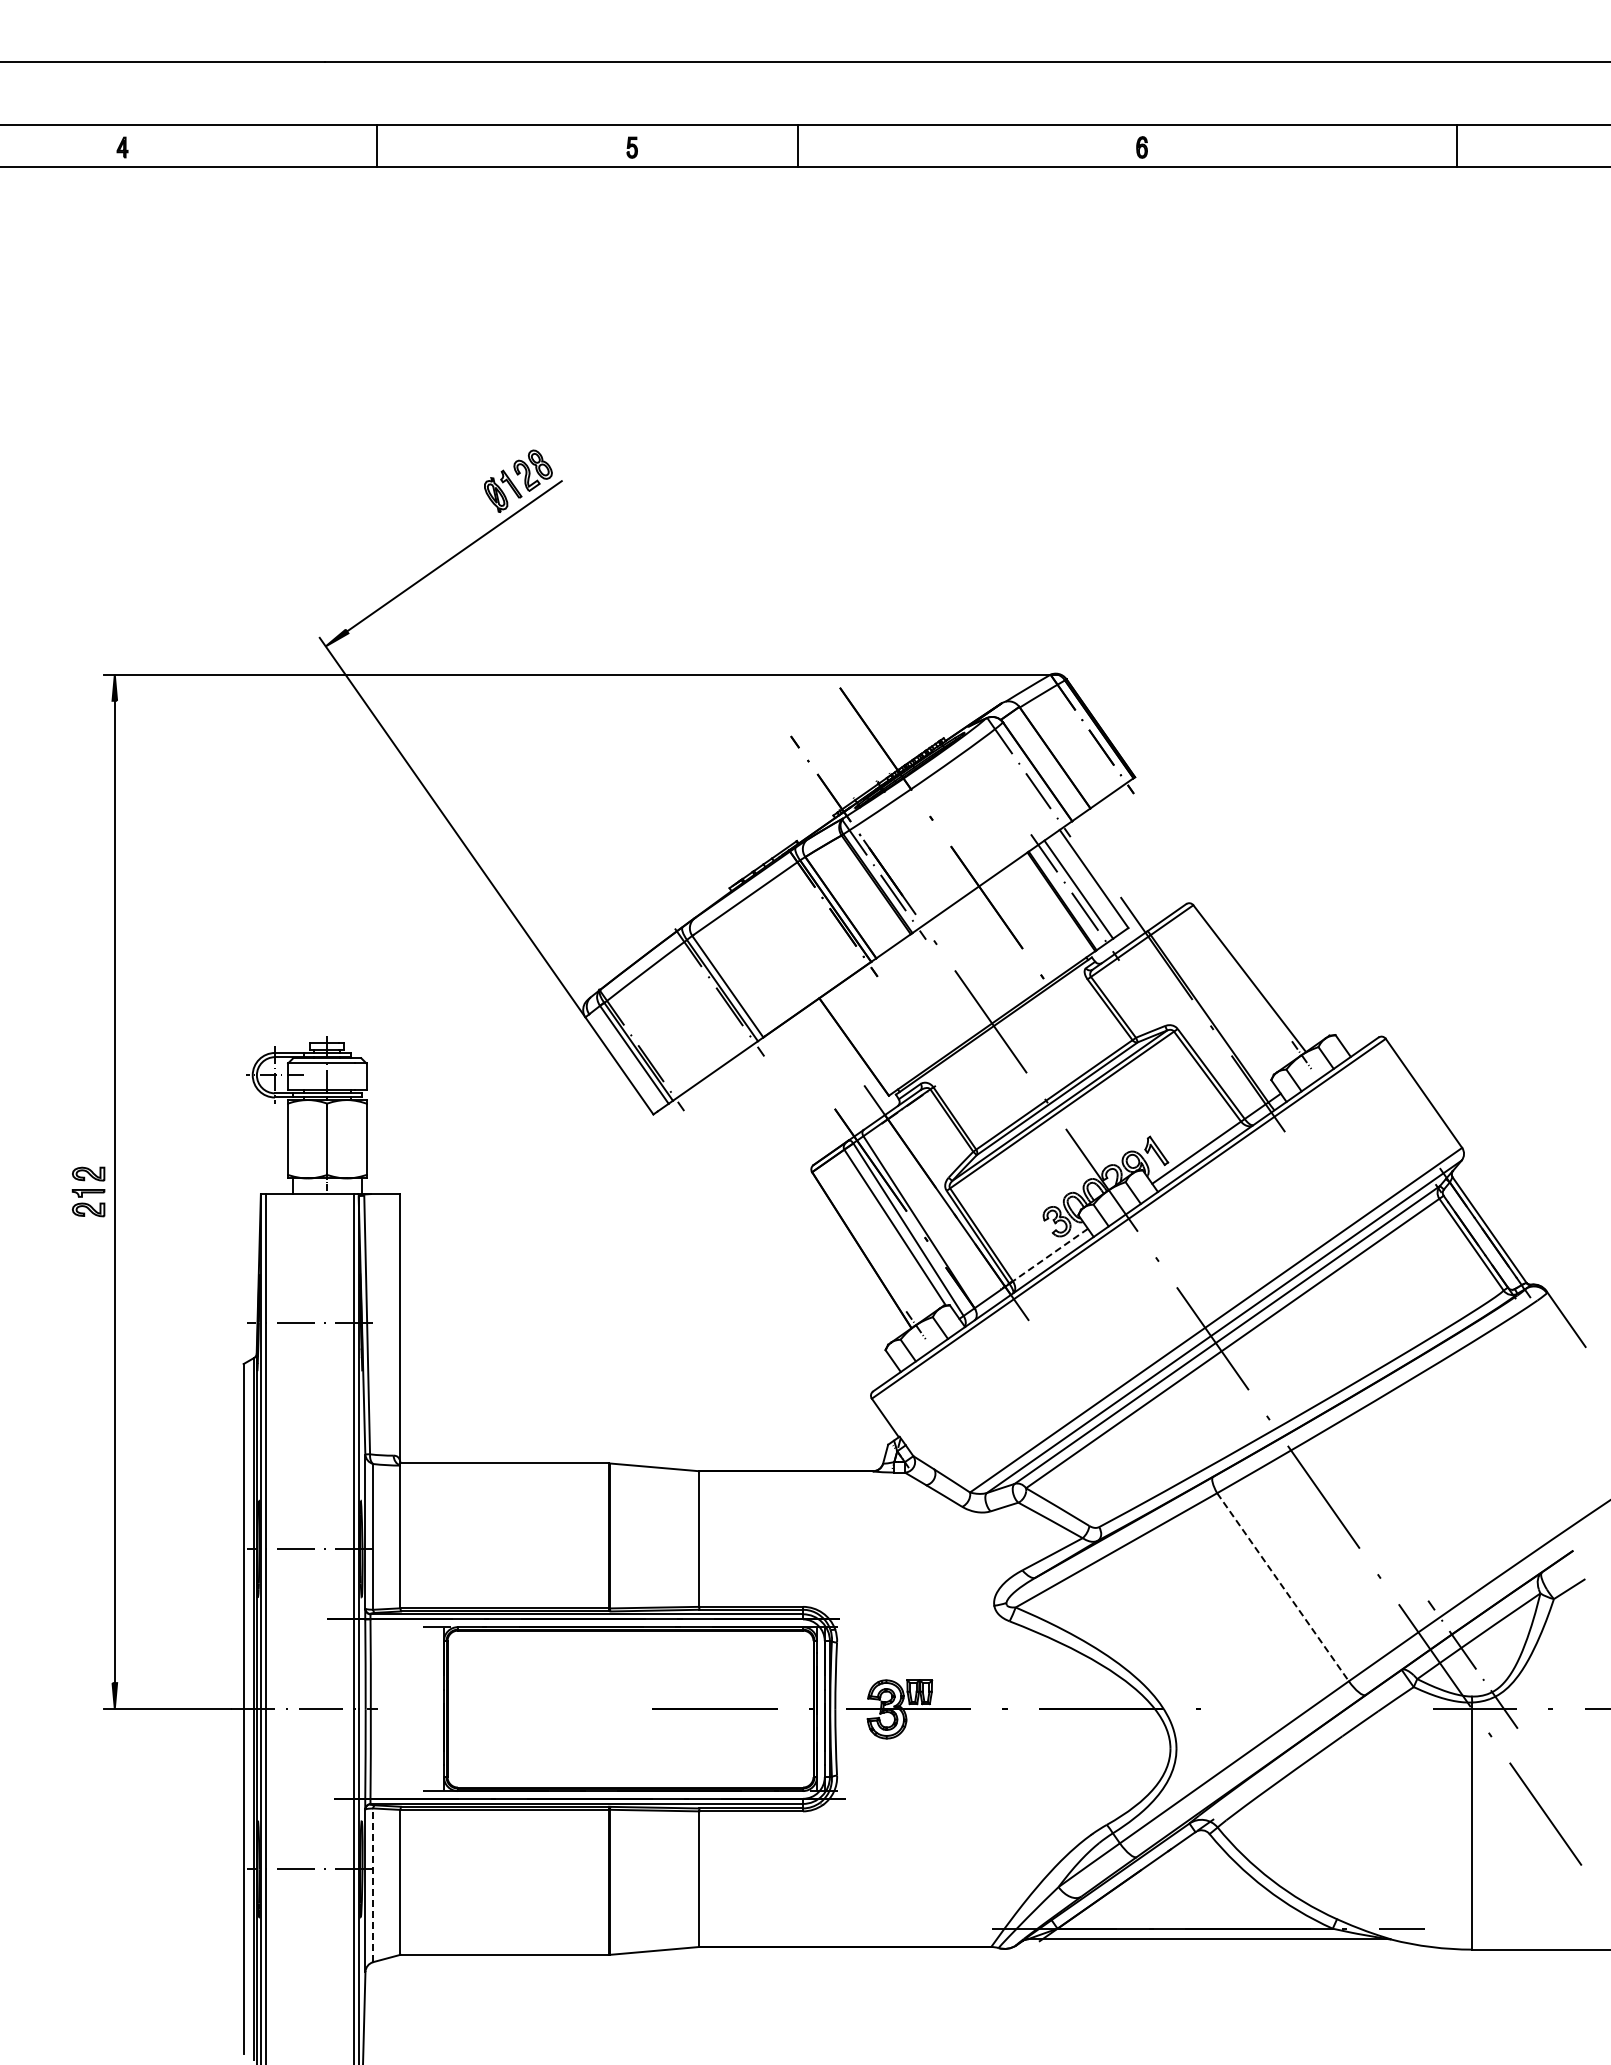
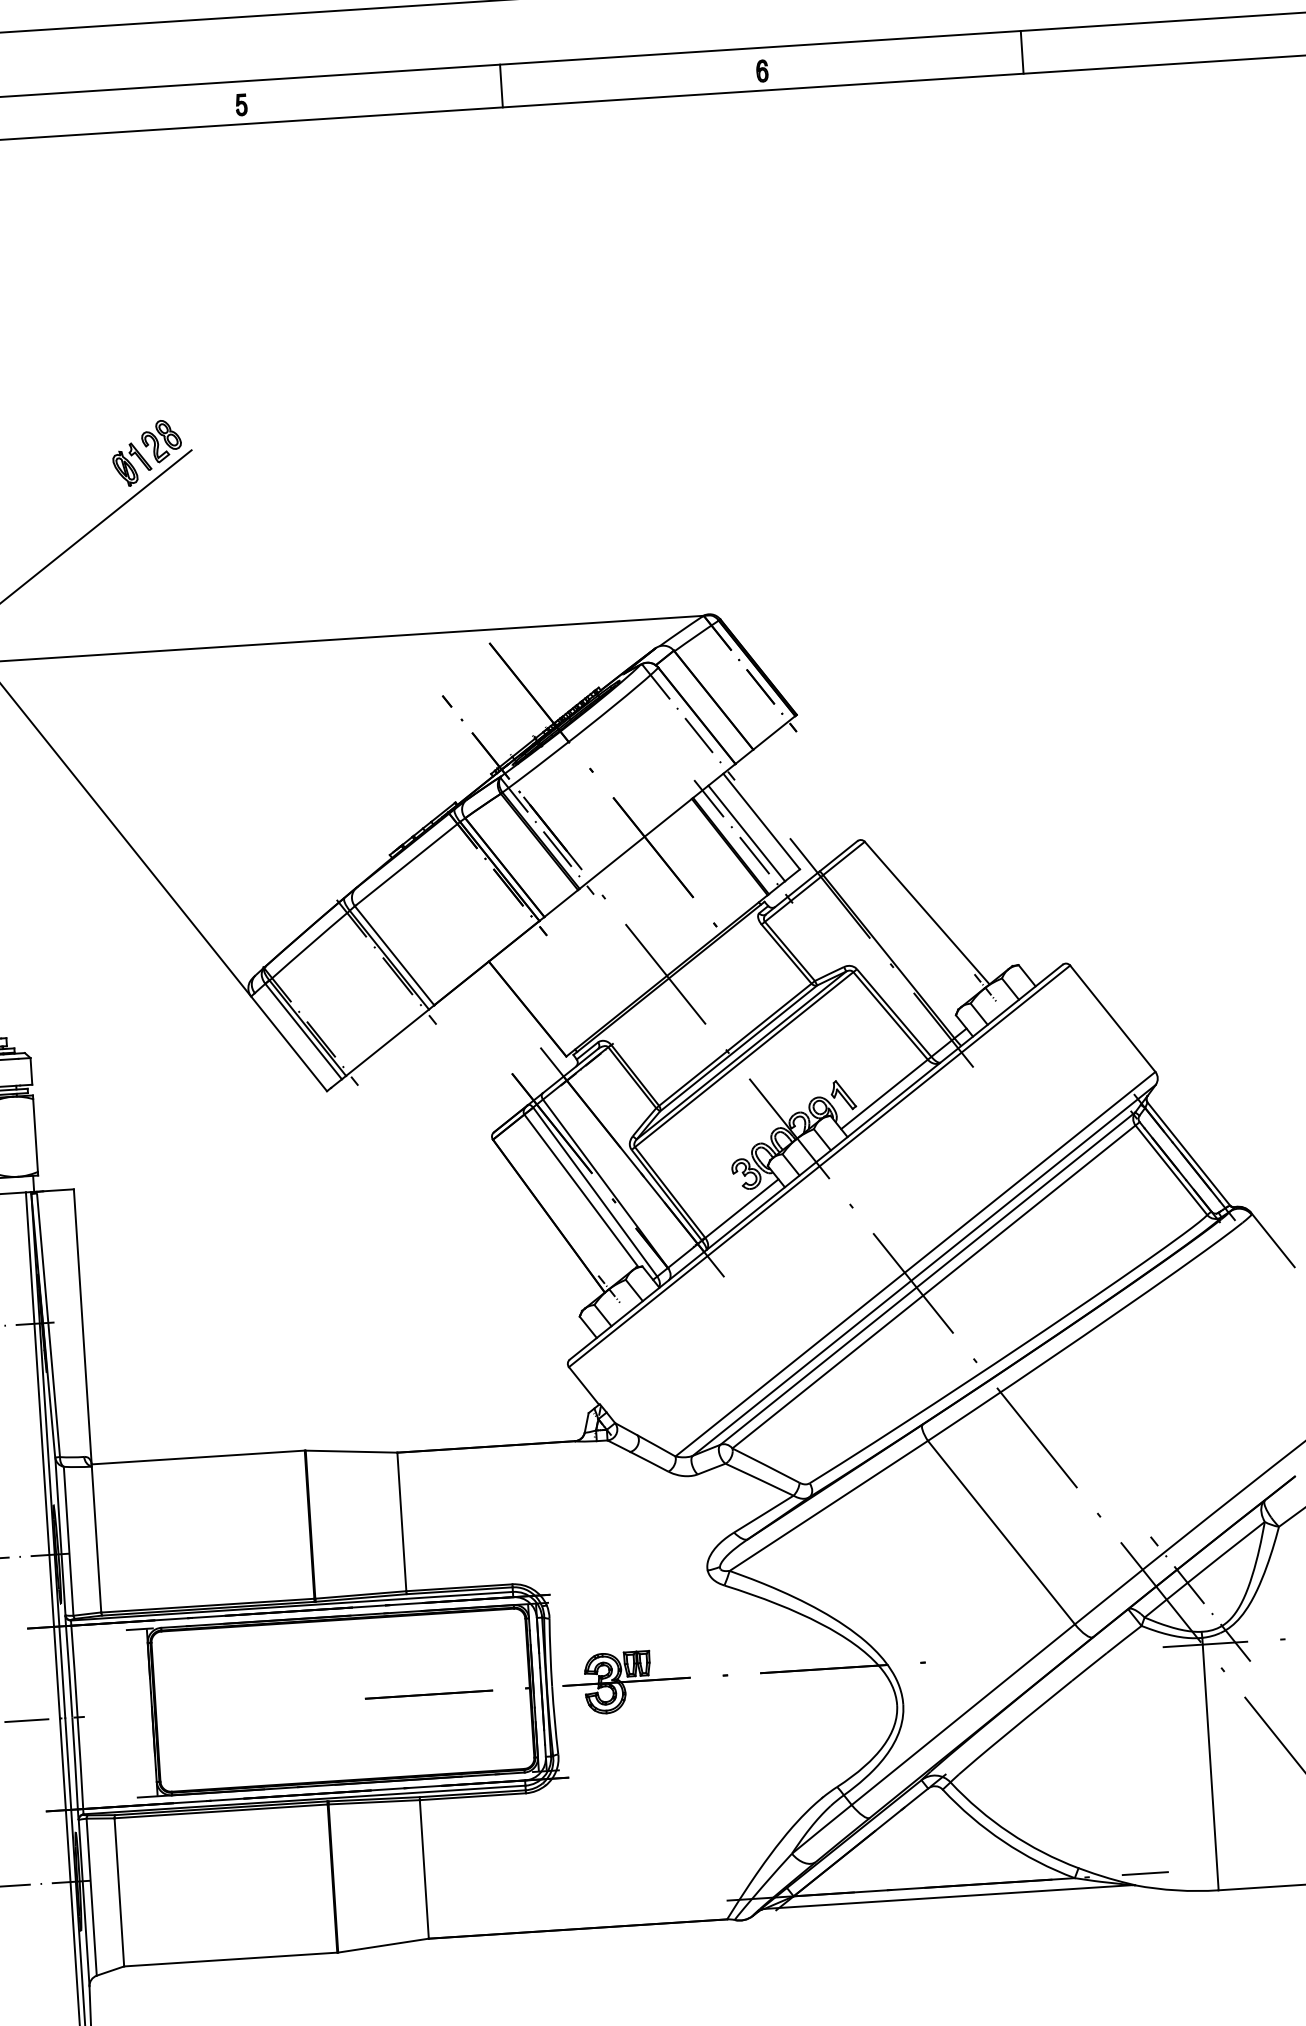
line: (797, 145) -> (501, 85), moved
line: (1456, 145) -> (1022, 52), moved
line: (1050, 1255) -> (741, 1209), dashed -> solid
line: (1283, 1587) -> (1001, 1532), dashed -> solid
line: (373, 1885) -> (92, 1897), dashed -> solid

